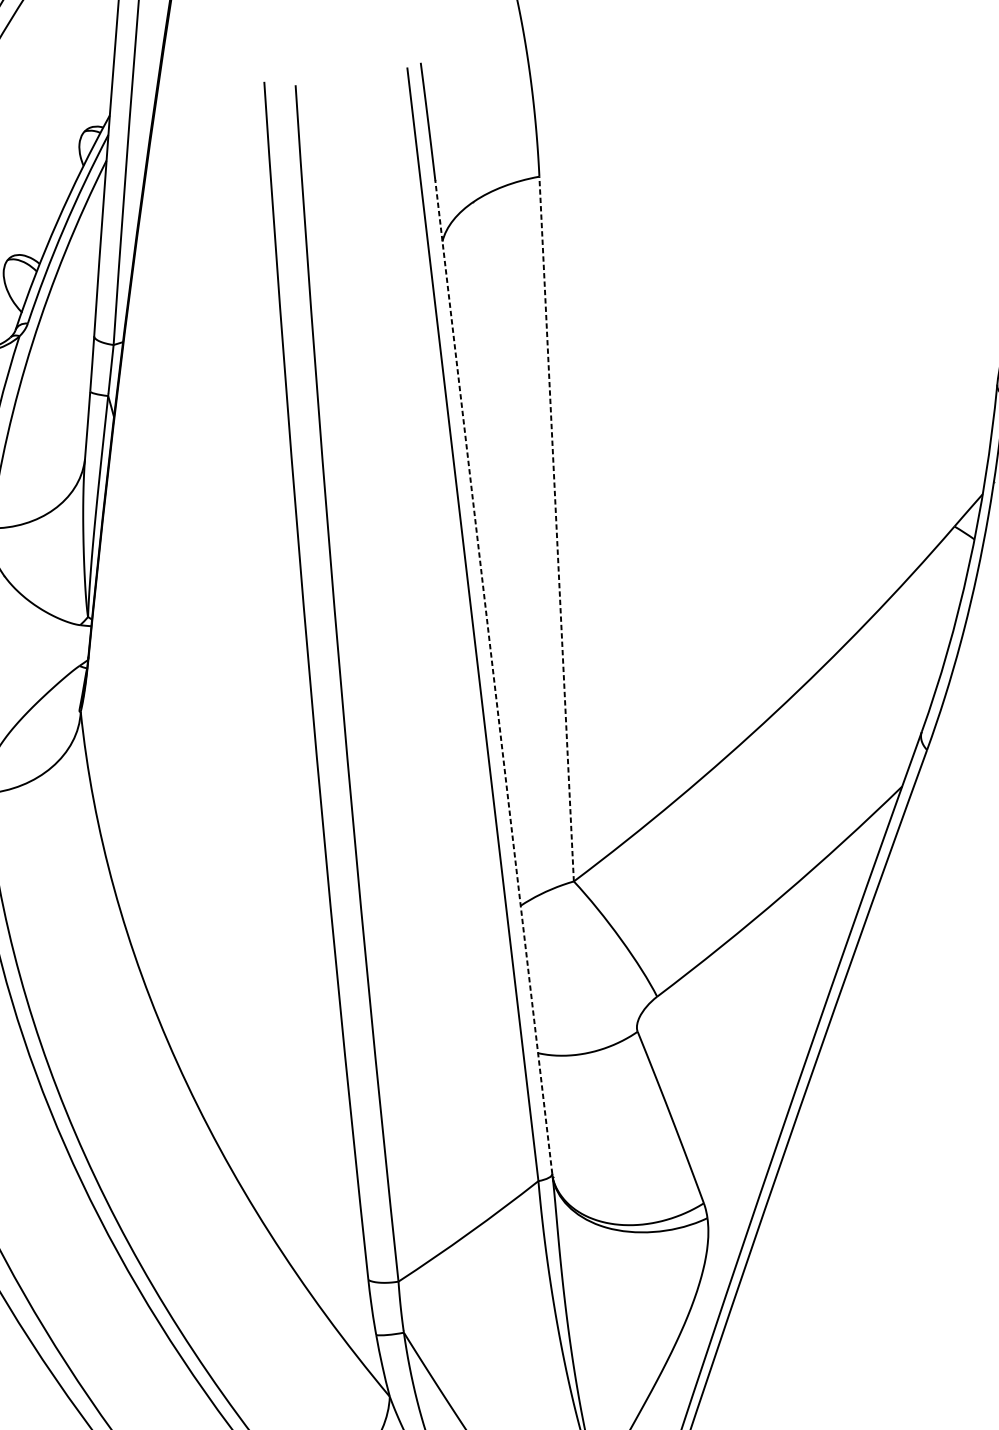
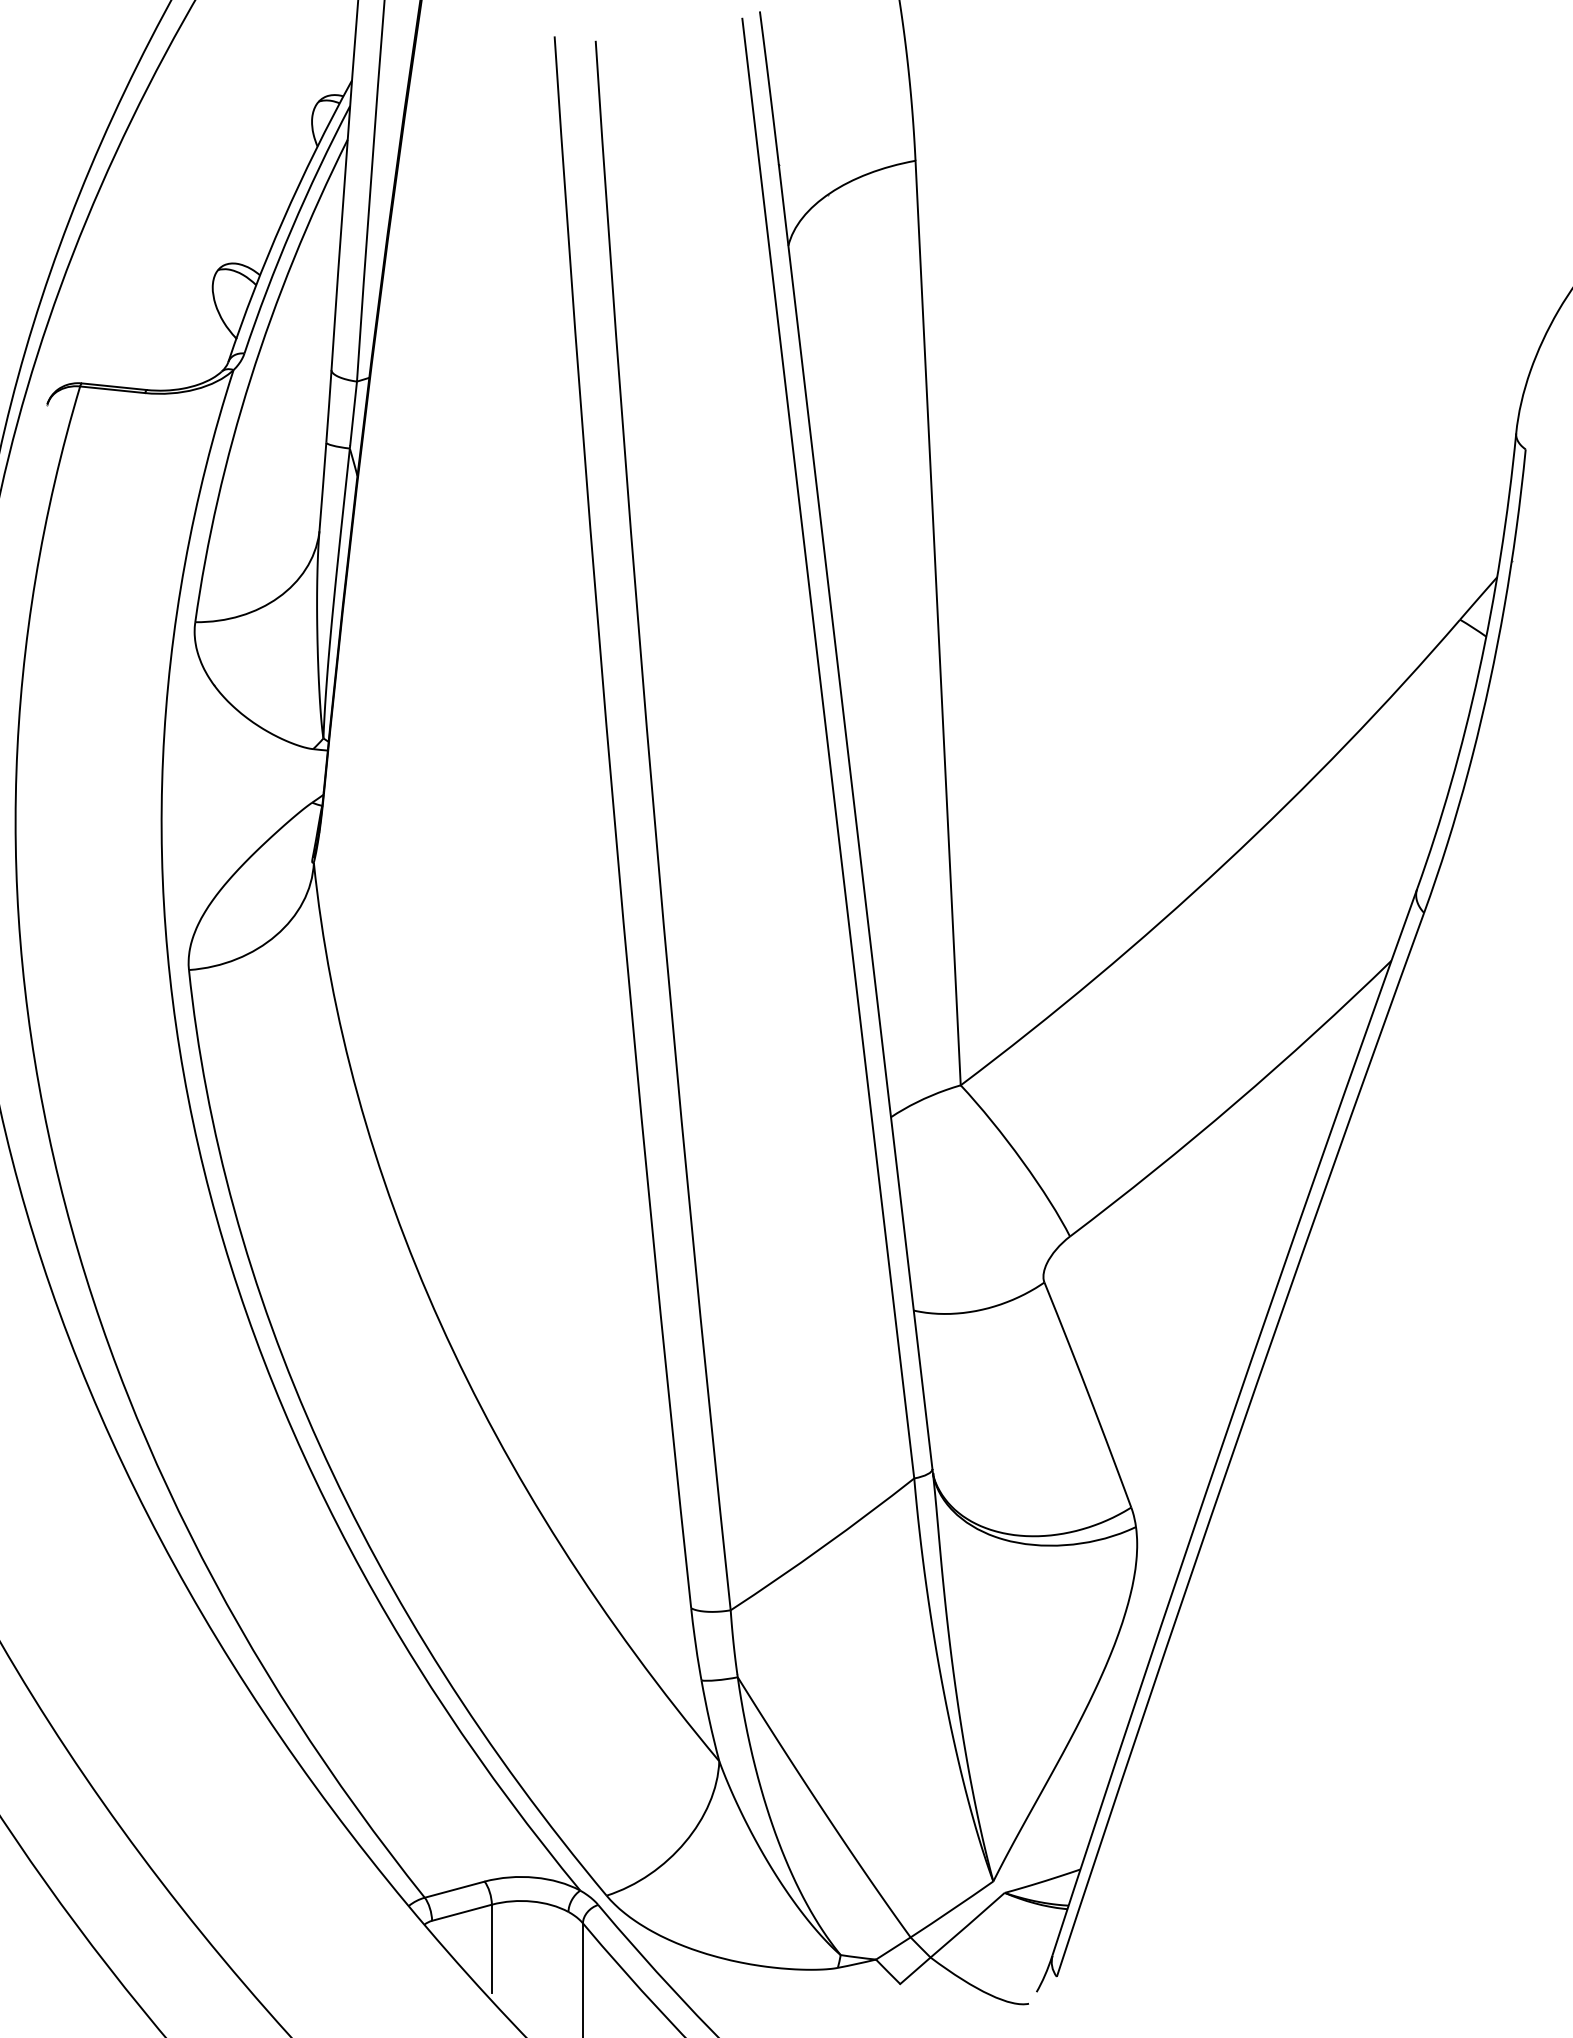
line: (556, 529) -> (938, 623), dashed -> solid
line: (493, 676) -> (855, 816), dashed -> solid

